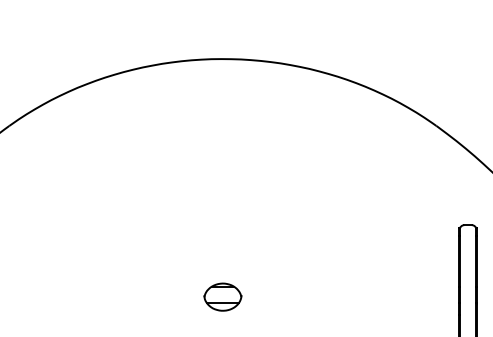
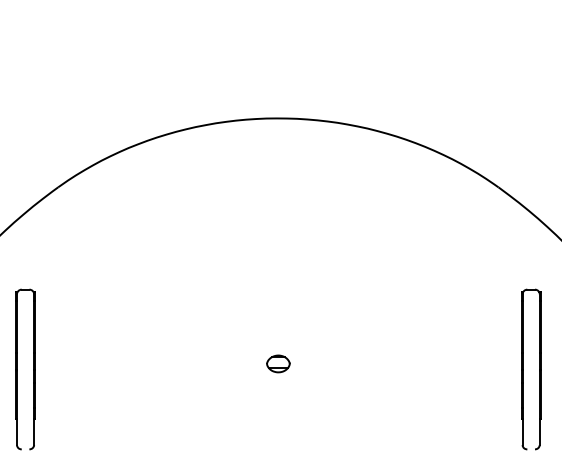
part: (223, 296) -> (278, 363), size x0.6

